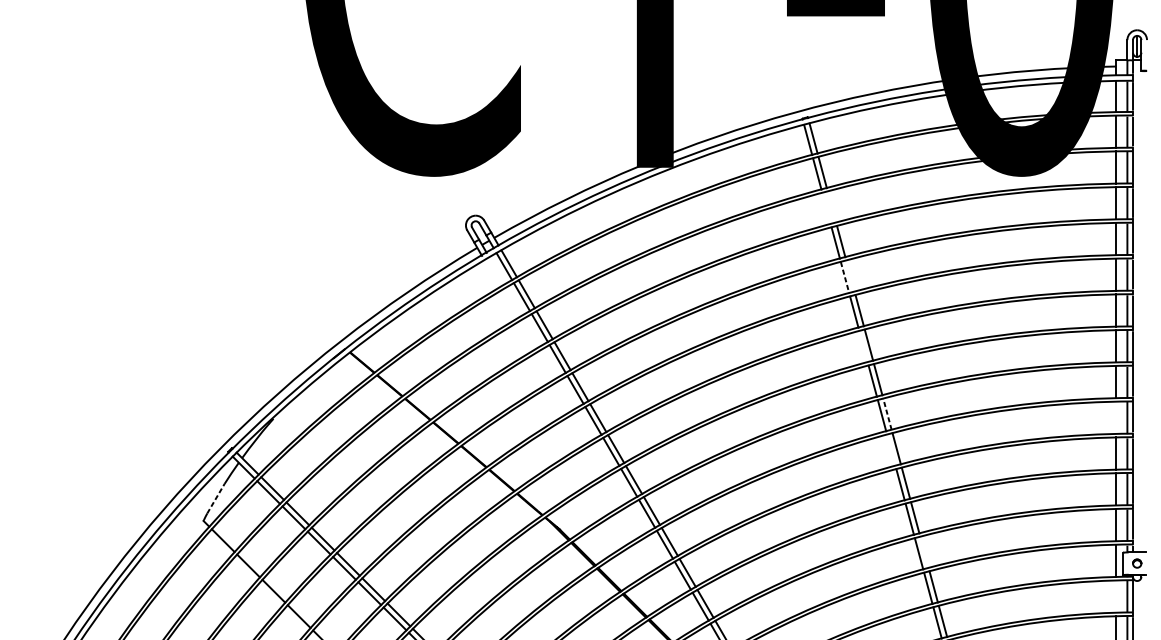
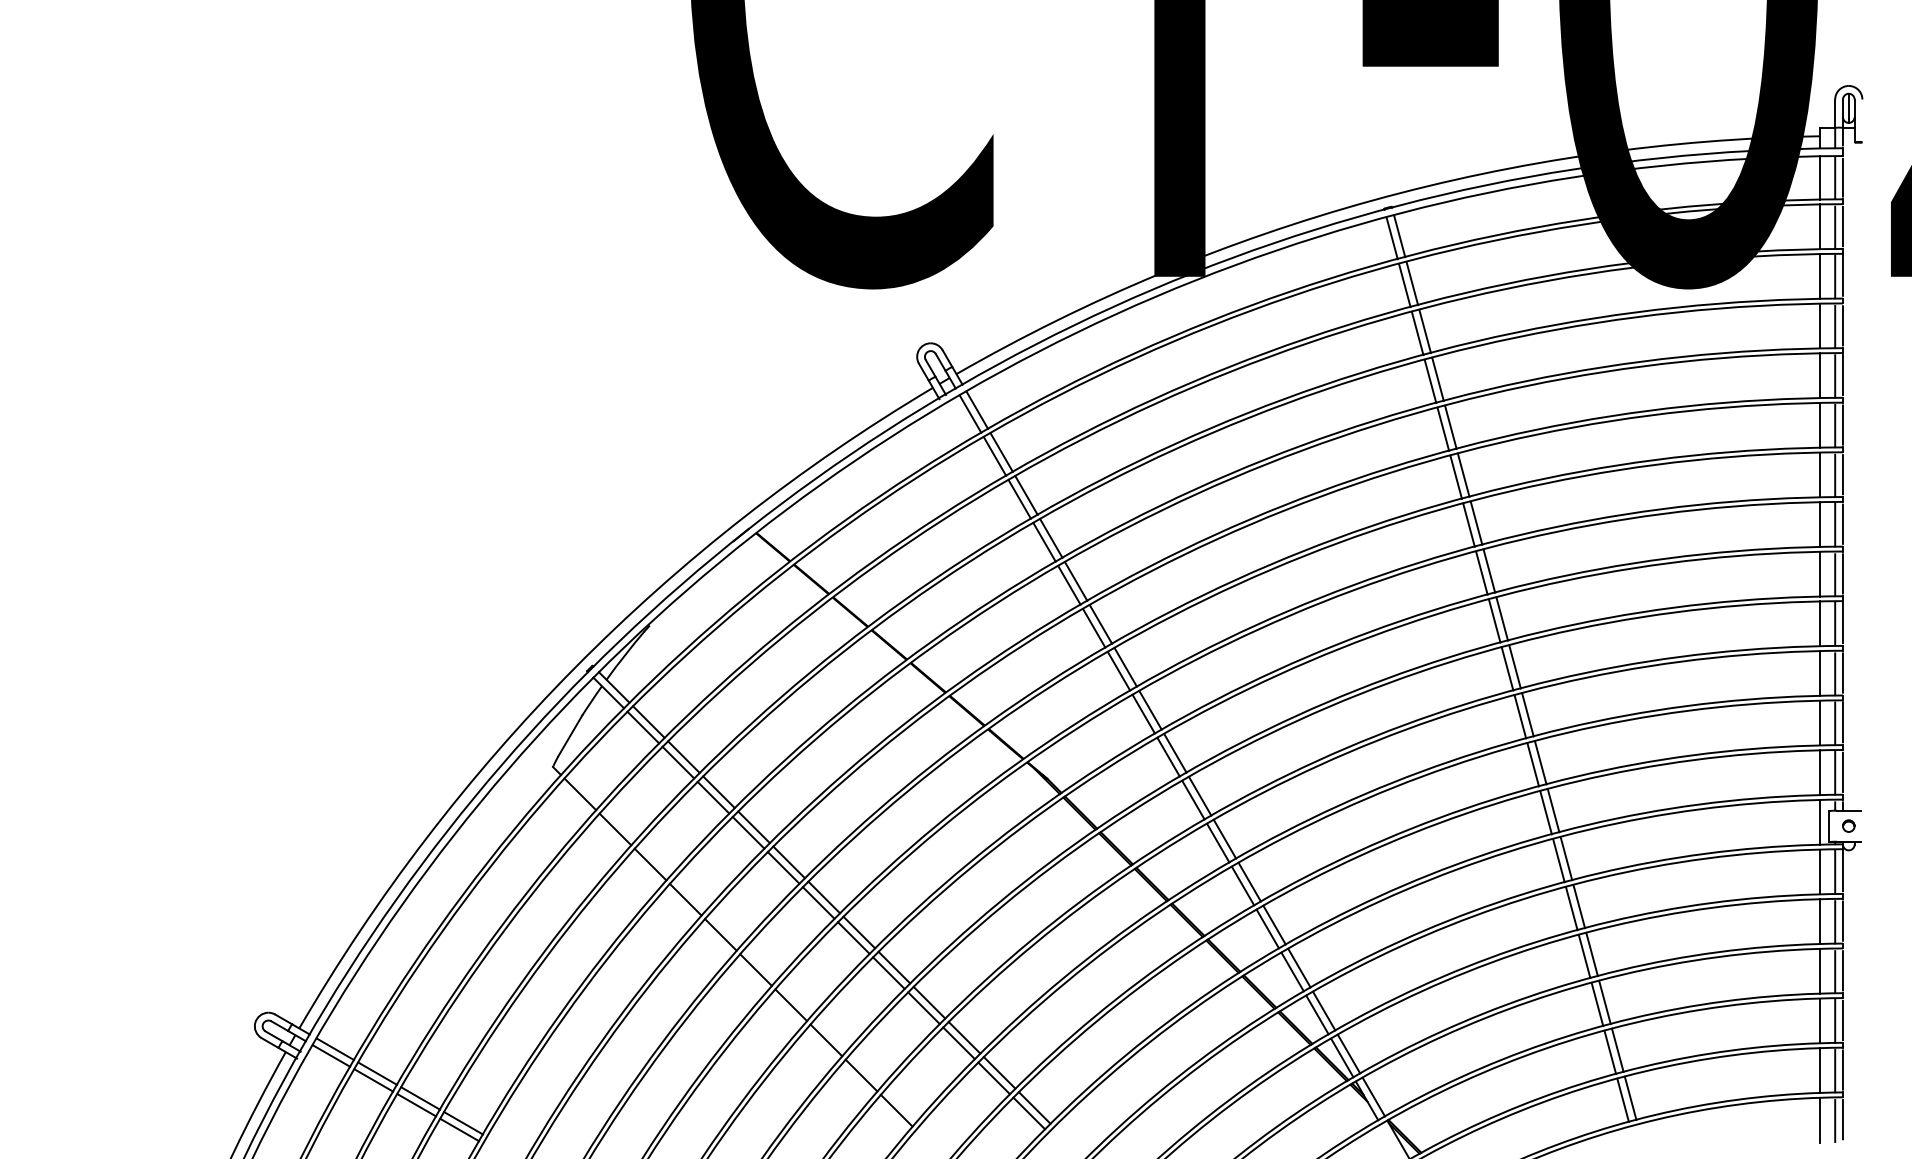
line: (831, 207) -> (1424, 331), added
line: (826, 208) -> (1417, 333), added
line: (850, 275) -> (1450, 426), added
line: (845, 277) -> (1443, 429), dashed -> solid
line: (863, 346) -> (1468, 524), added
line: (887, 413) -> (1502, 618), dashed -> solid
line: (1116, 417) -> (1819, 623), added
line: (891, 449) -> (1507, 668), added
line: (216, 498) -> (570, 736), dashed -> solid
line: (924, 552) -> (1553, 810), added
line: (1116, 596) -> (1819, 871), added

